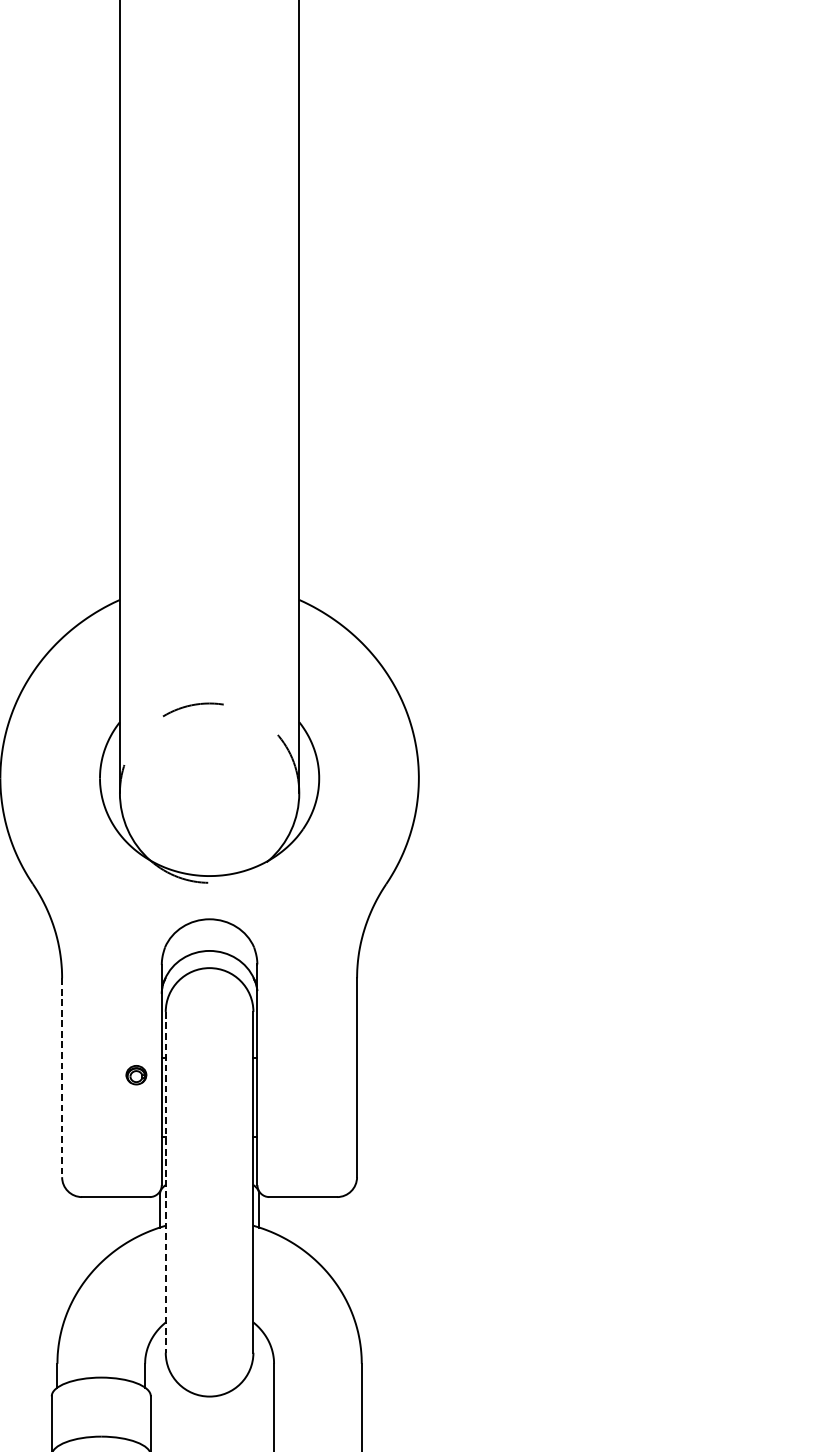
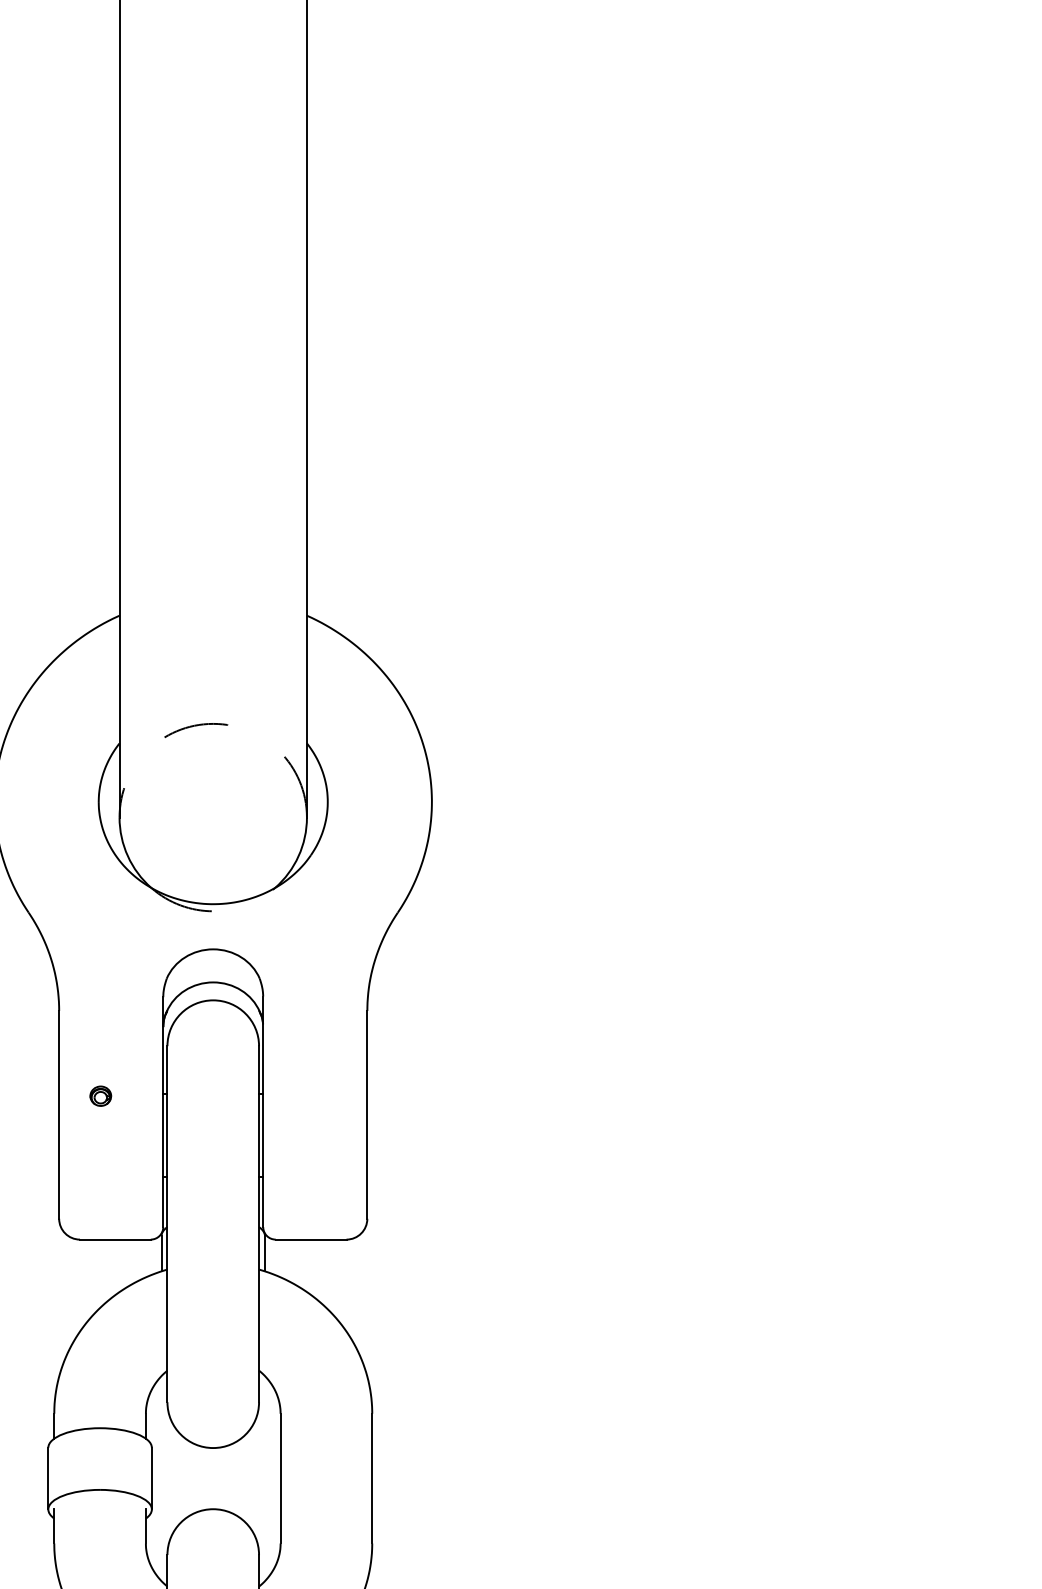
part: (136, 1074) -> (100, 1095), moved
line: (62, 1077) -> (59, 1114), dashed -> solid
line: (165, 1182) -> (167, 1224), dashed -> solid

